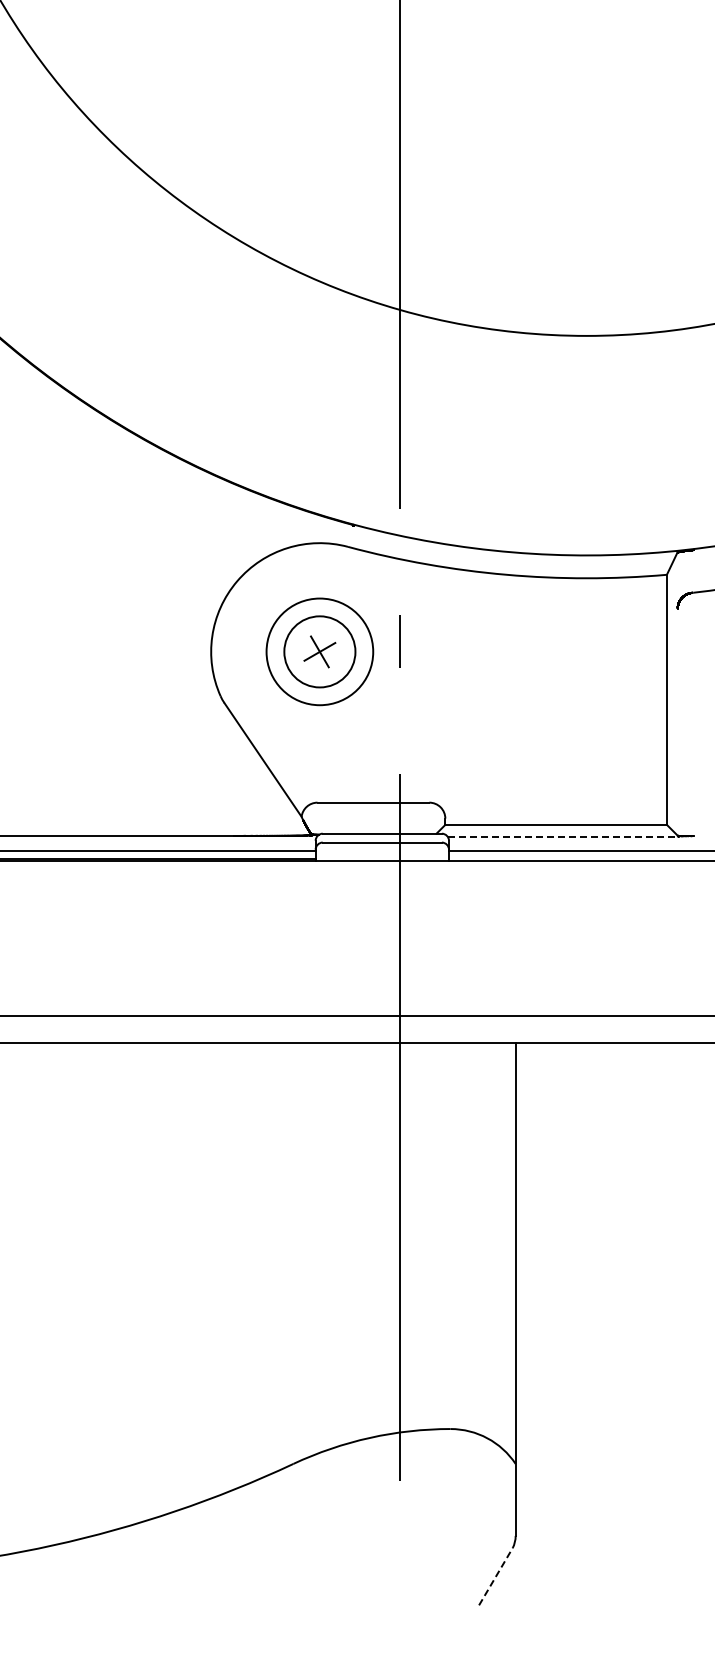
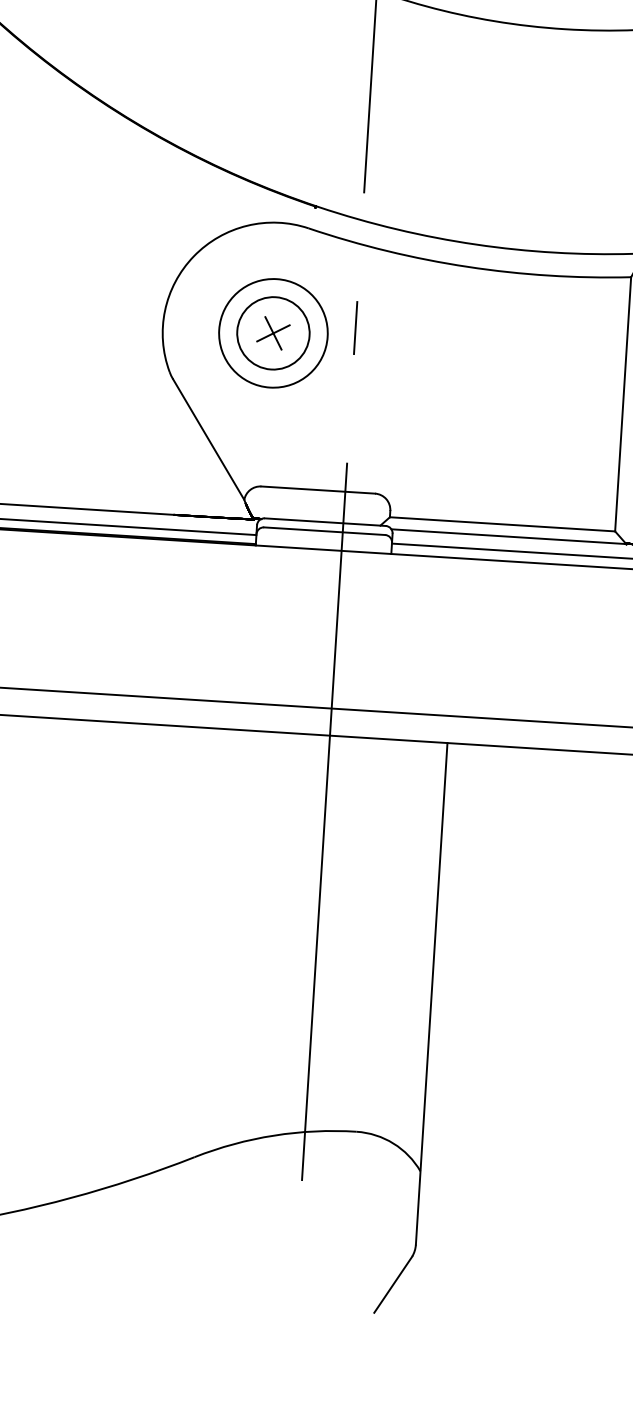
line: (563, 836) -> (509, 536), dashed -> solid
line: (496, 1576) -> (393, 1284), dashed -> solid

